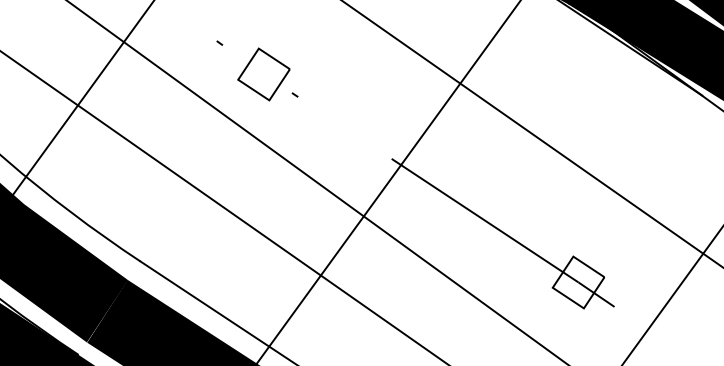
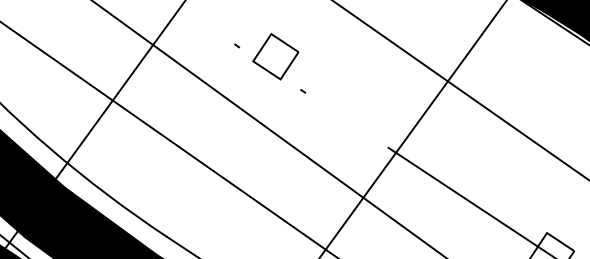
part: (263, 74) -> (275, 56), moved

